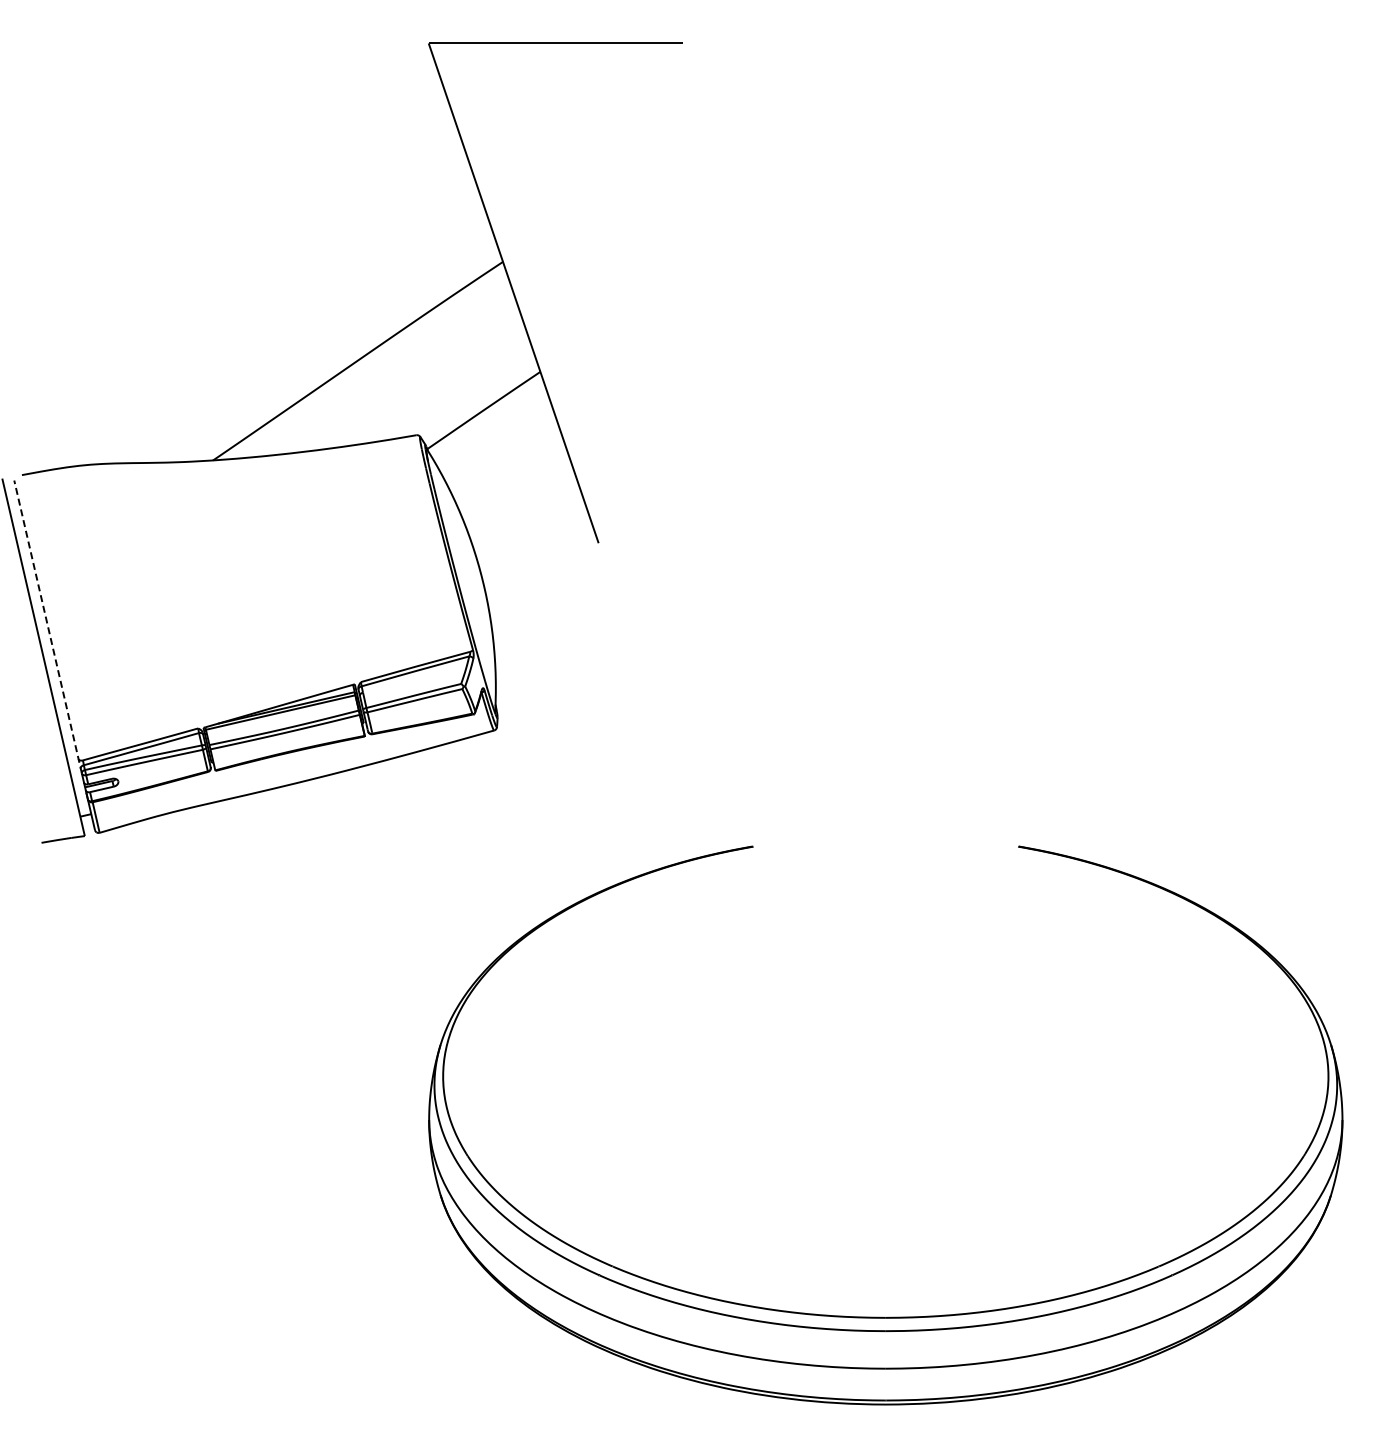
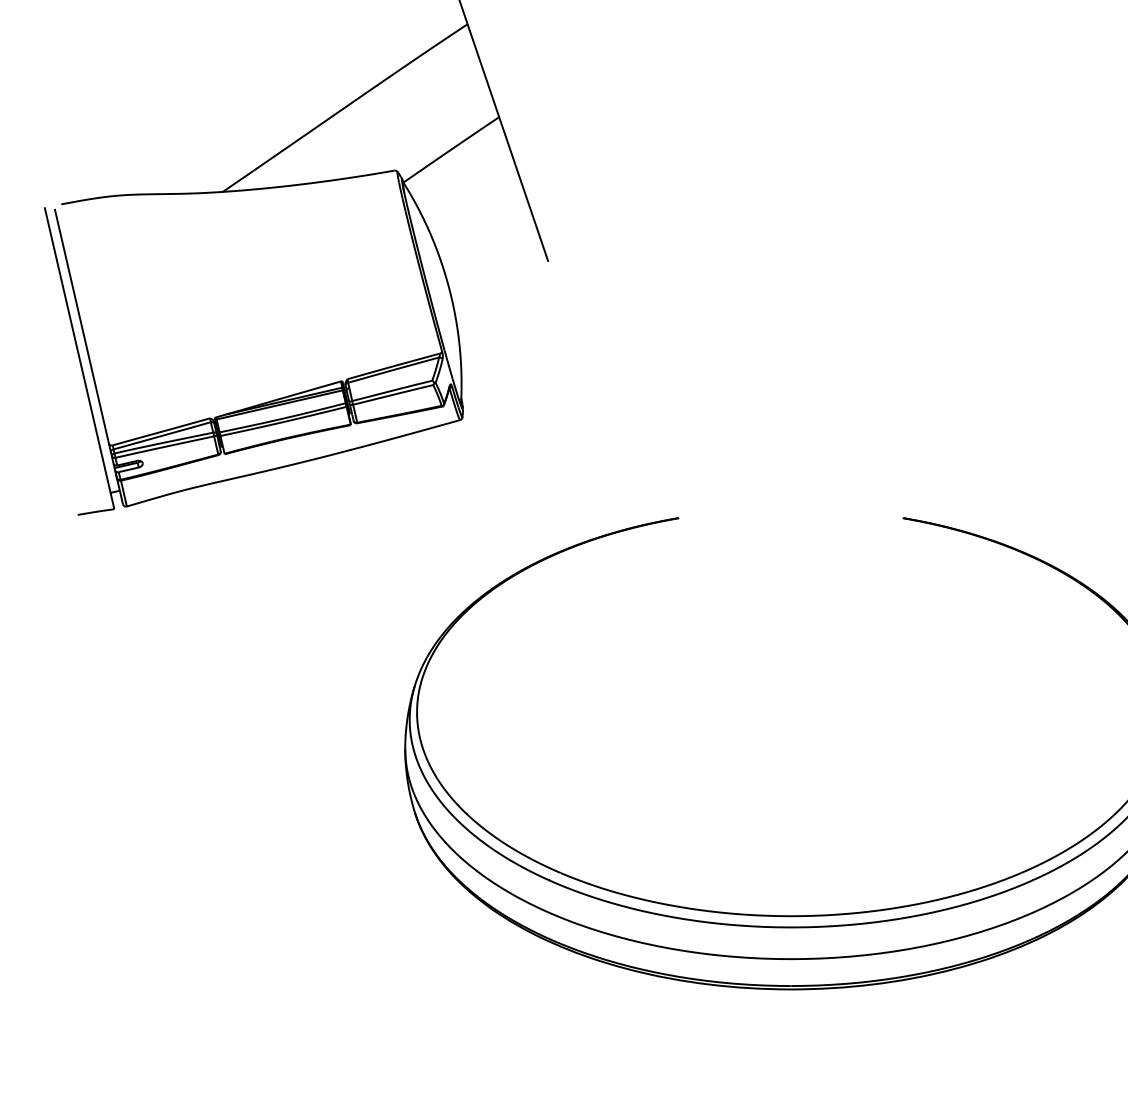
line: (47, 626) -> (82, 332), dashed -> solid

